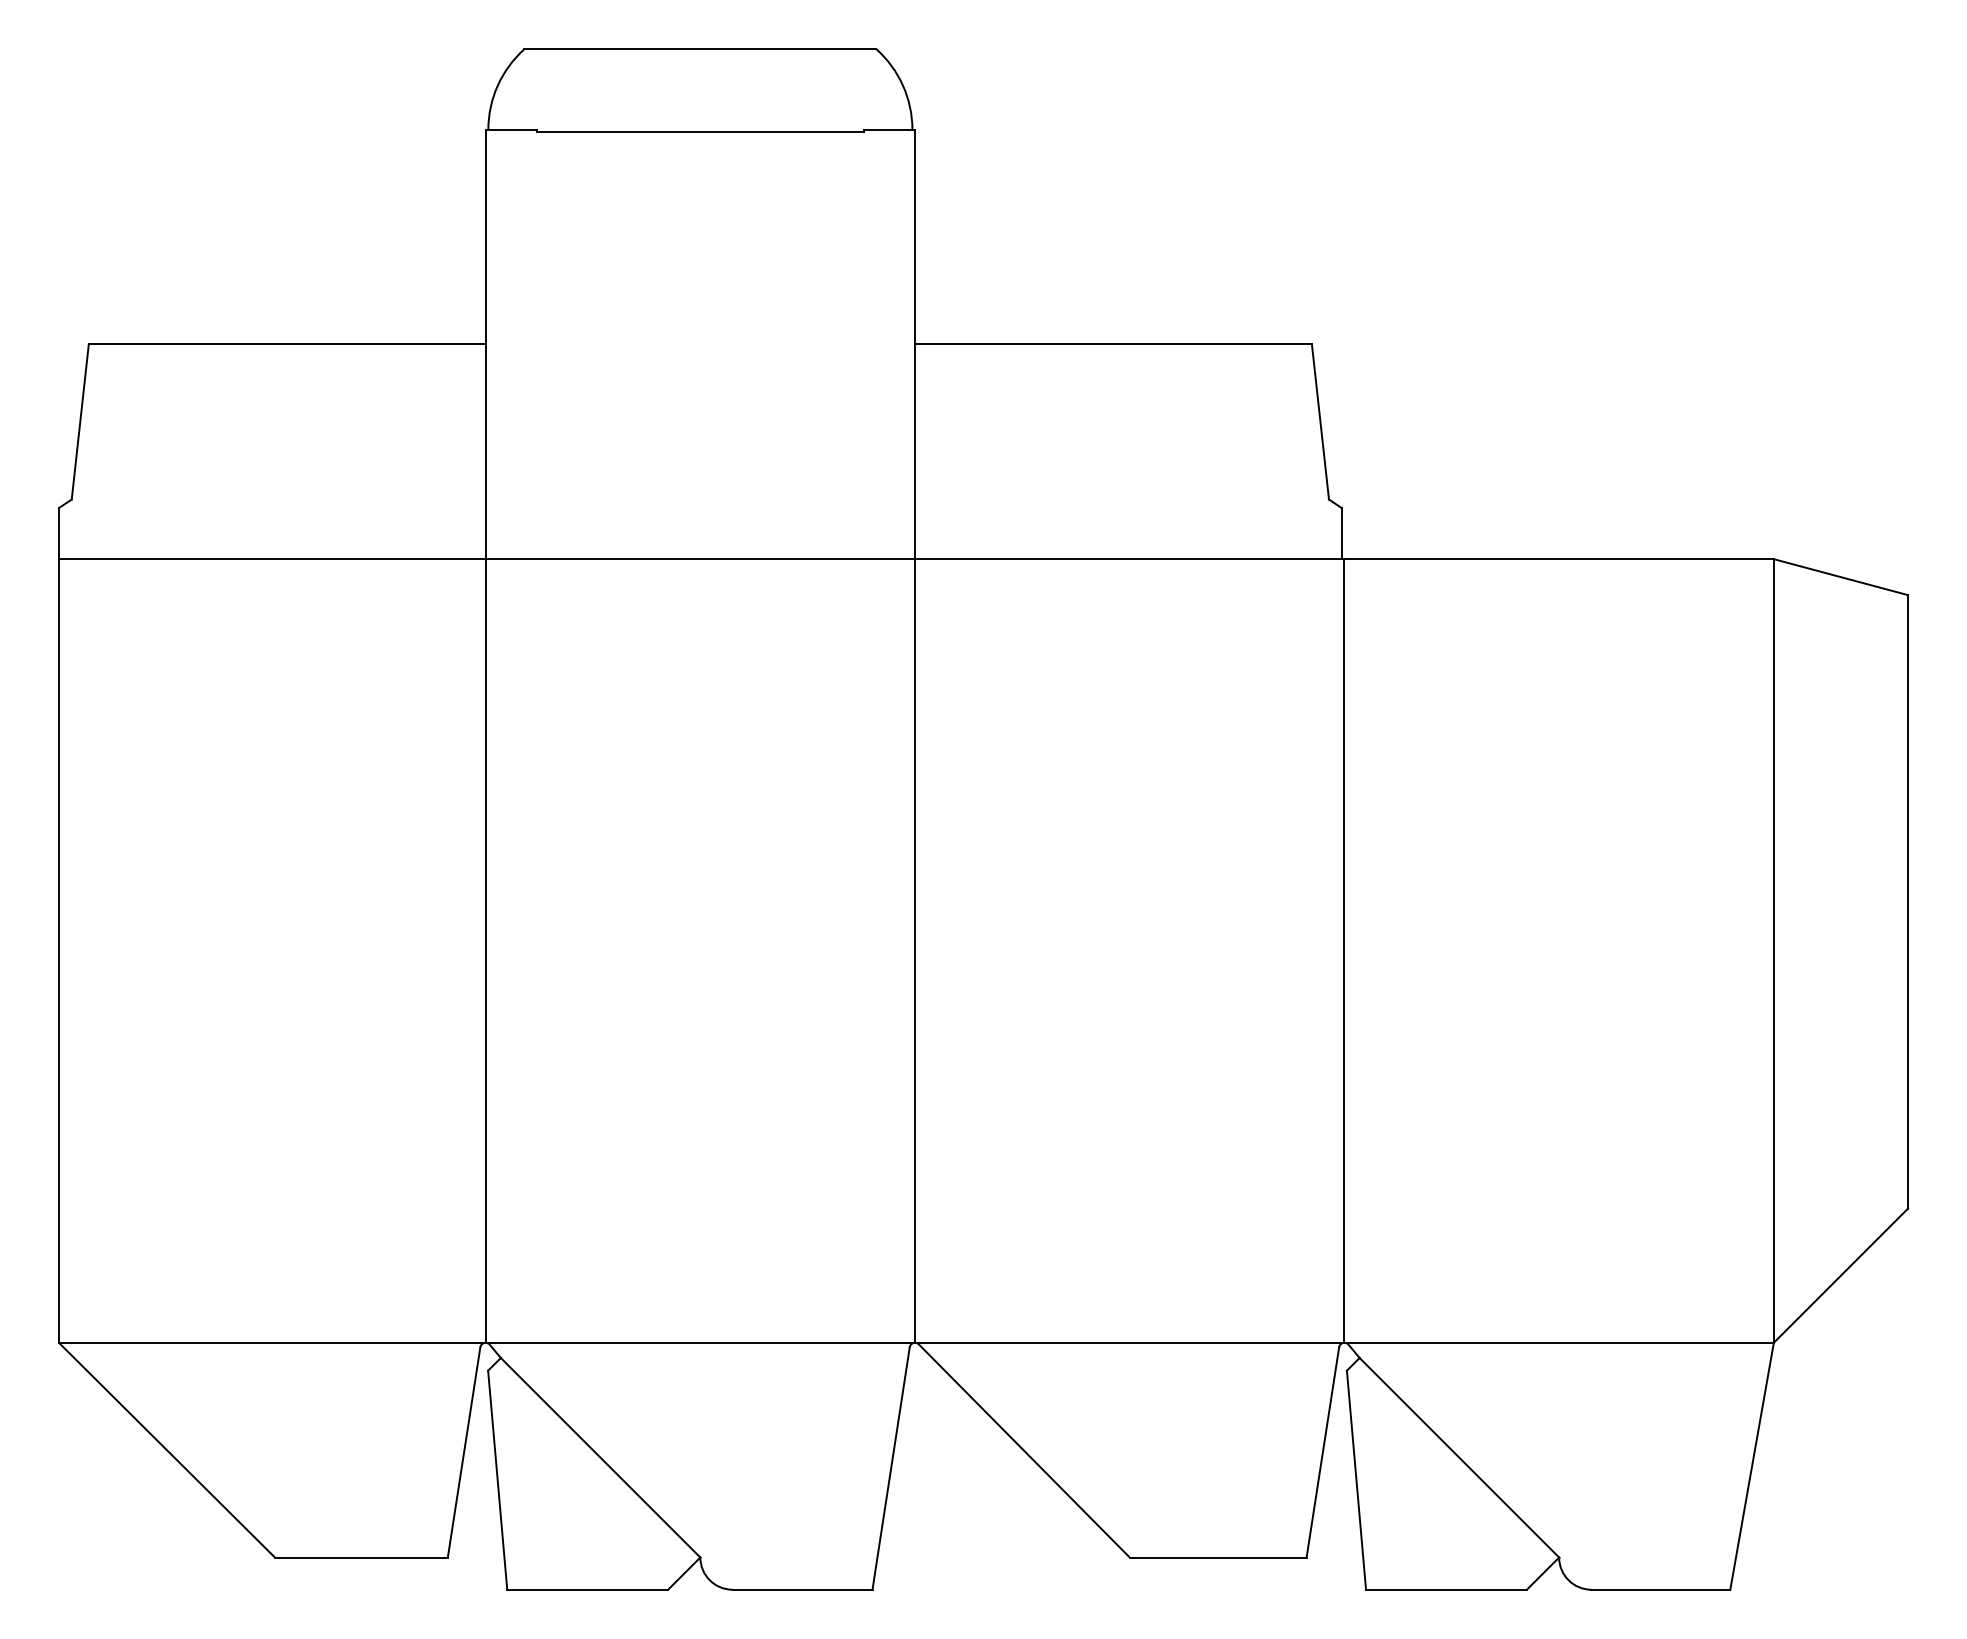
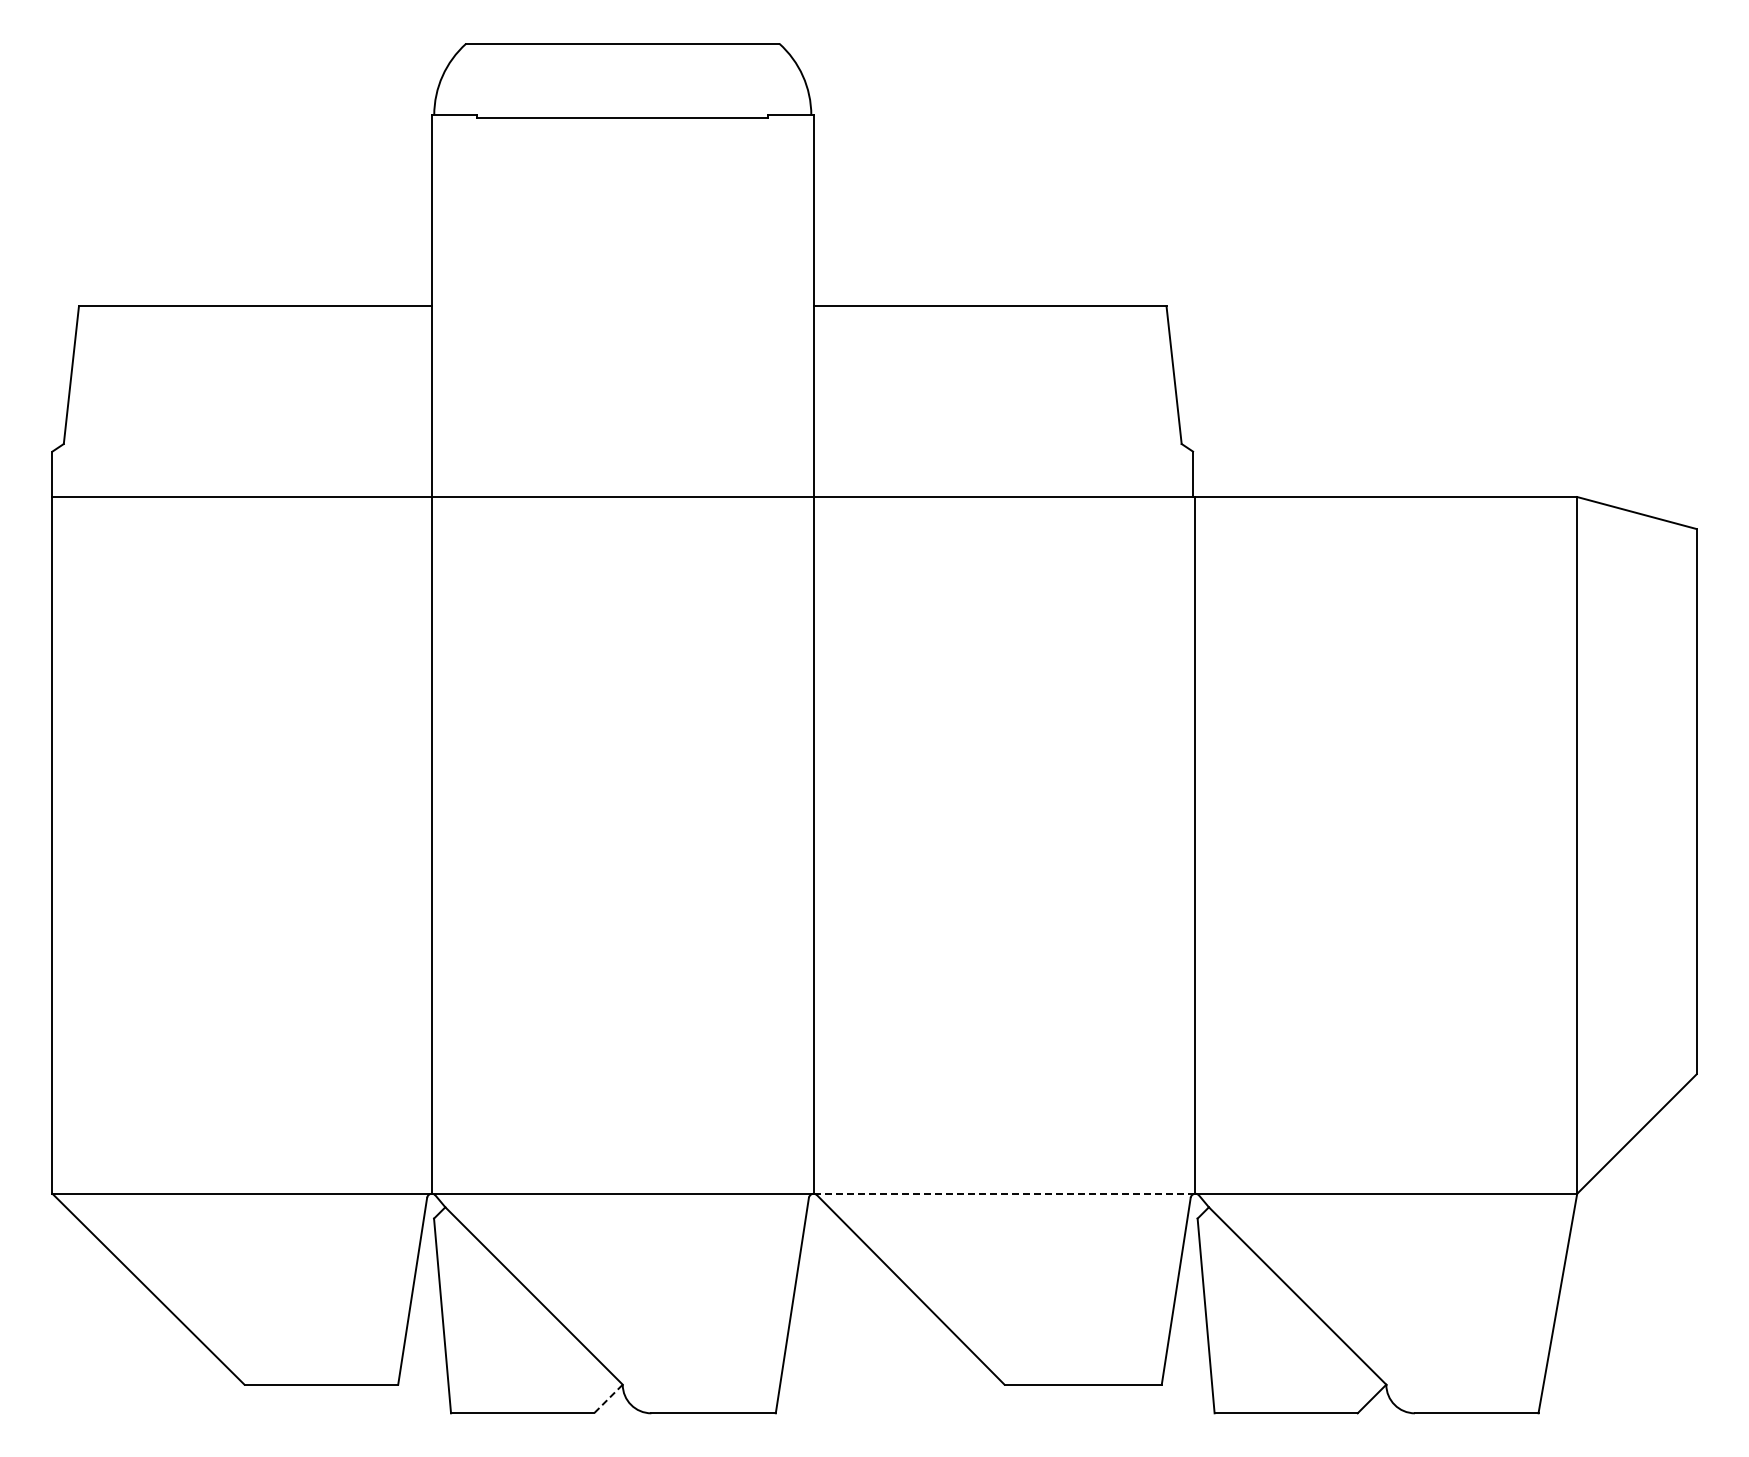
line: (1129, 1342) -> (1004, 1193), solid -> dashed
line: (684, 1574) -> (608, 1399), solid -> dashed

